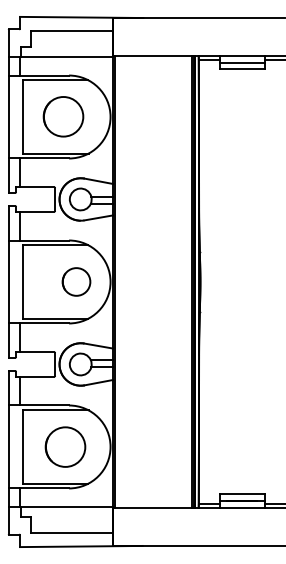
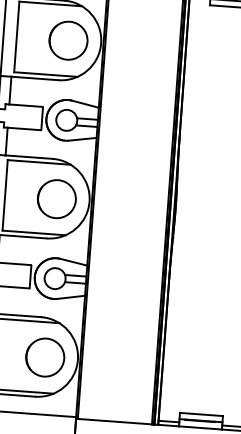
part: (63, 116) -> (68, 40), moved
part: (76, 281) -> (56, 198), size x1.43
part: (65, 446) -> (45, 356), moved

